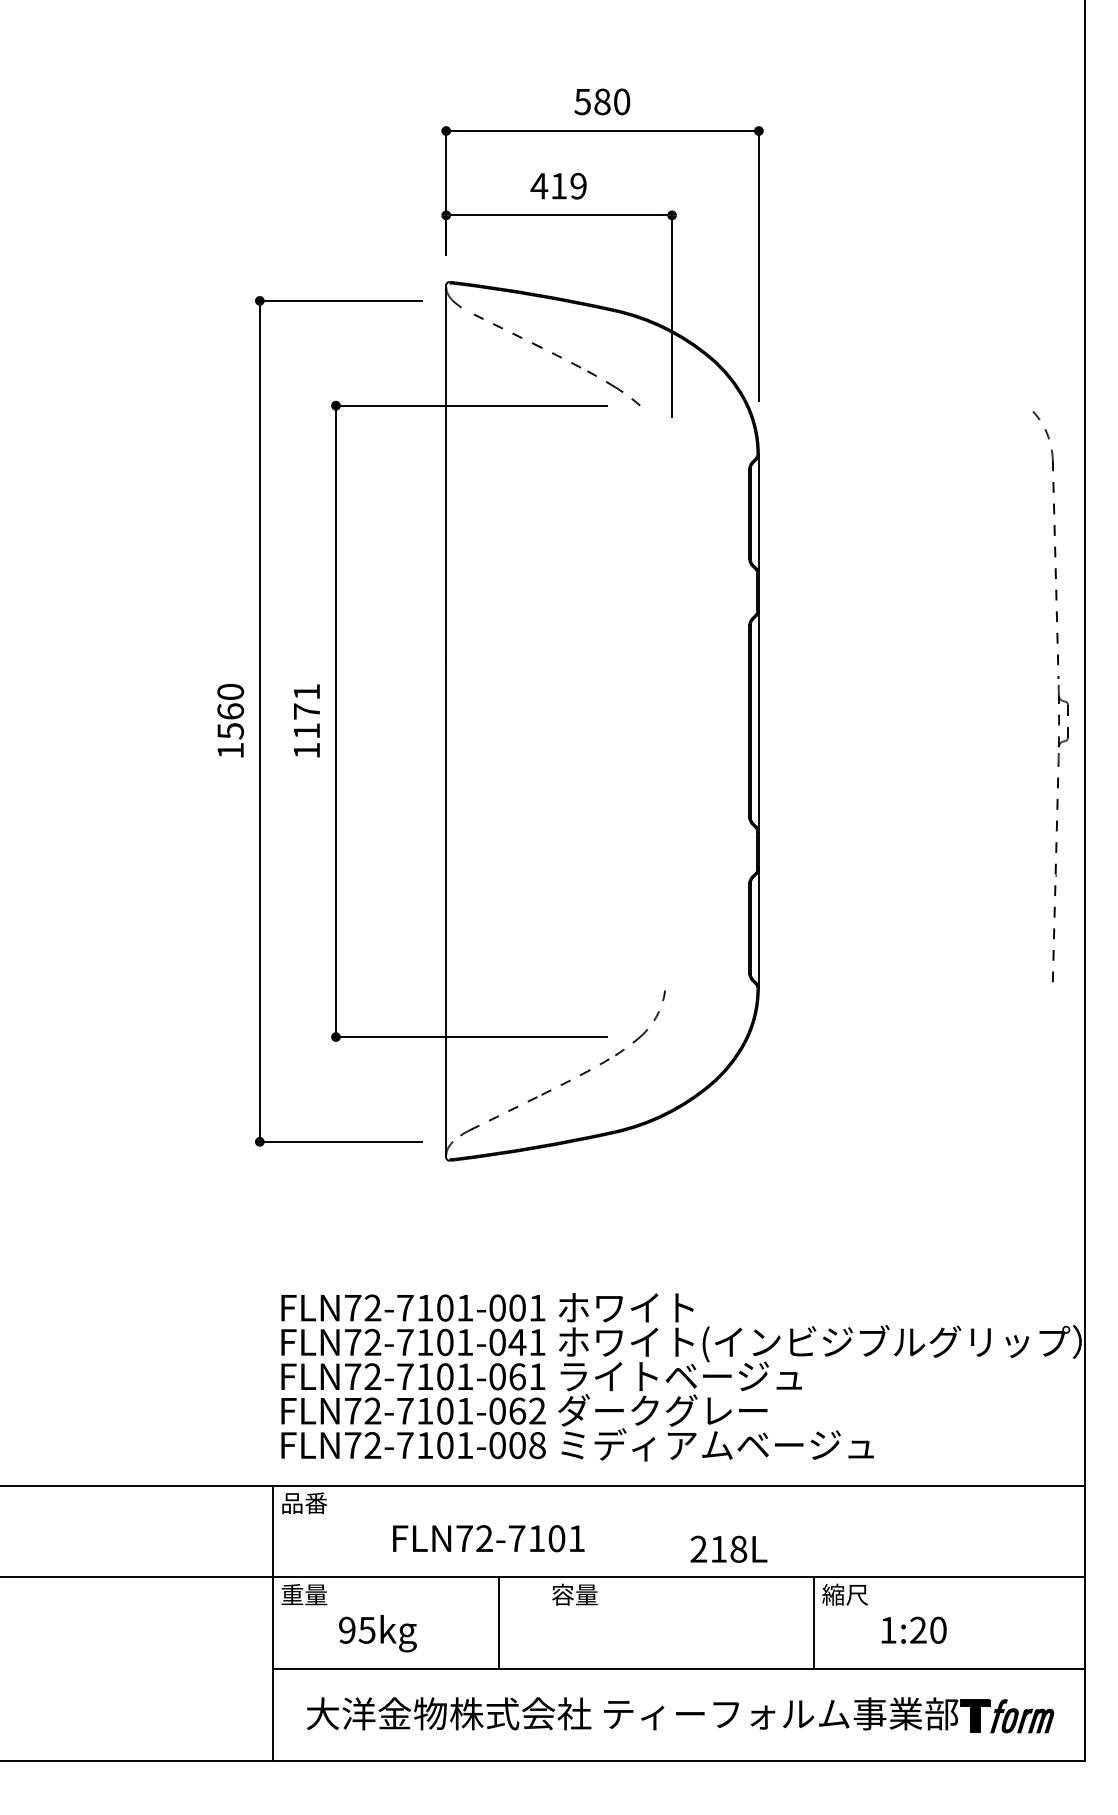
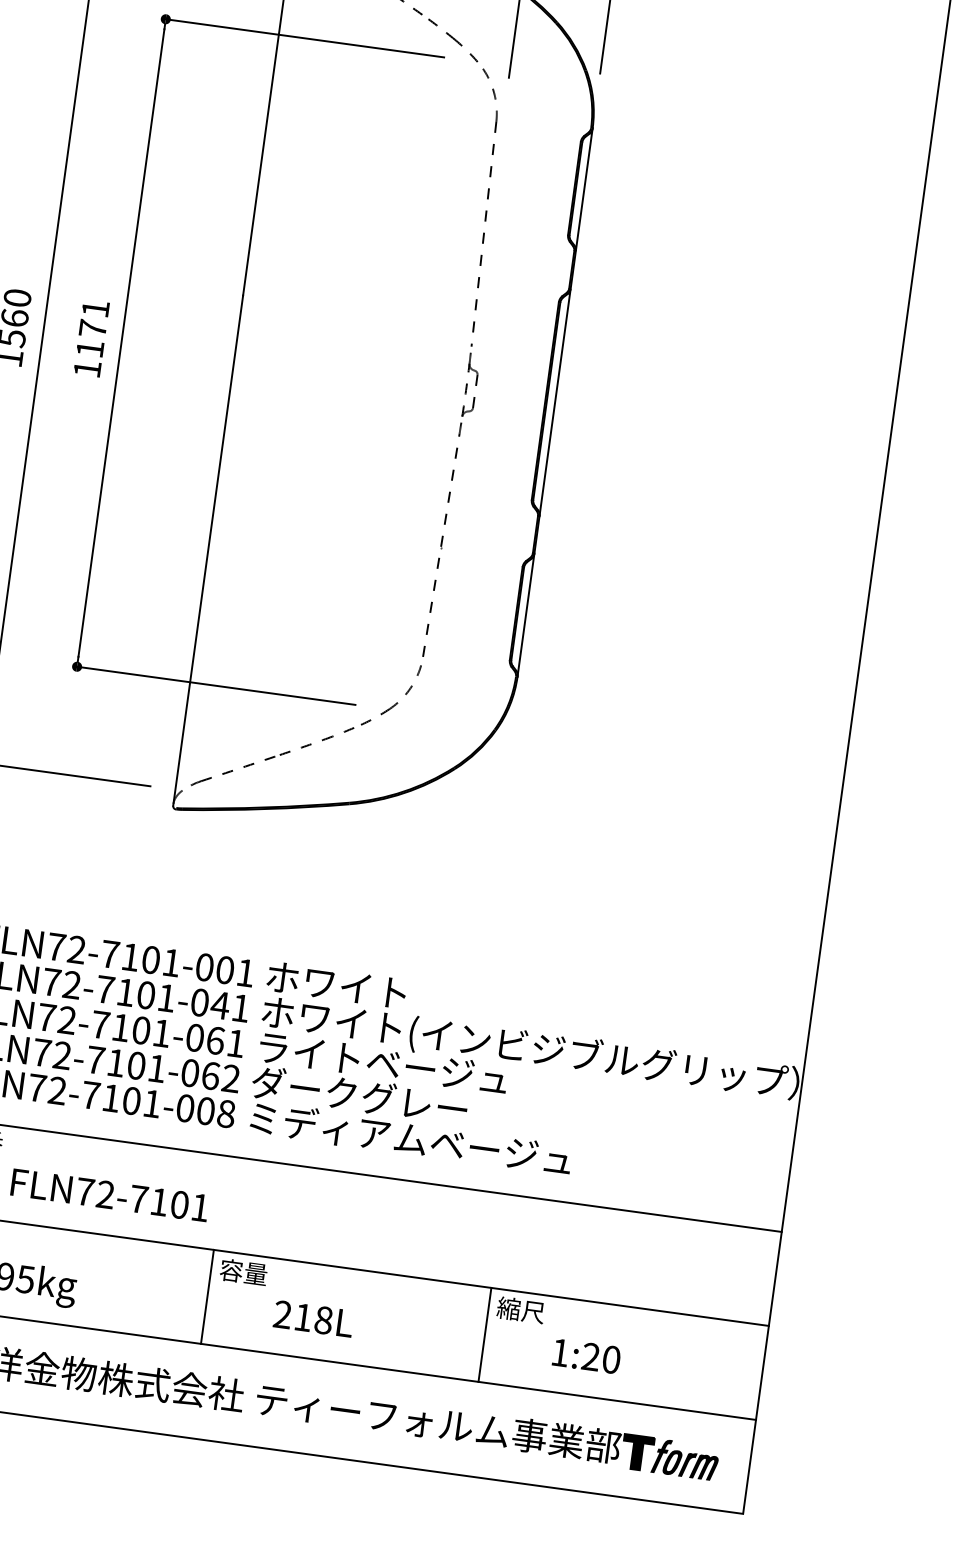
part: (1058, 696) -> (469, 364), moved
text: (488, 1538) -> (109, 1195), moved
text: (728, 1548) -> (313, 1318), moved
line: (499, 1622) -> (207, 1296), moved

